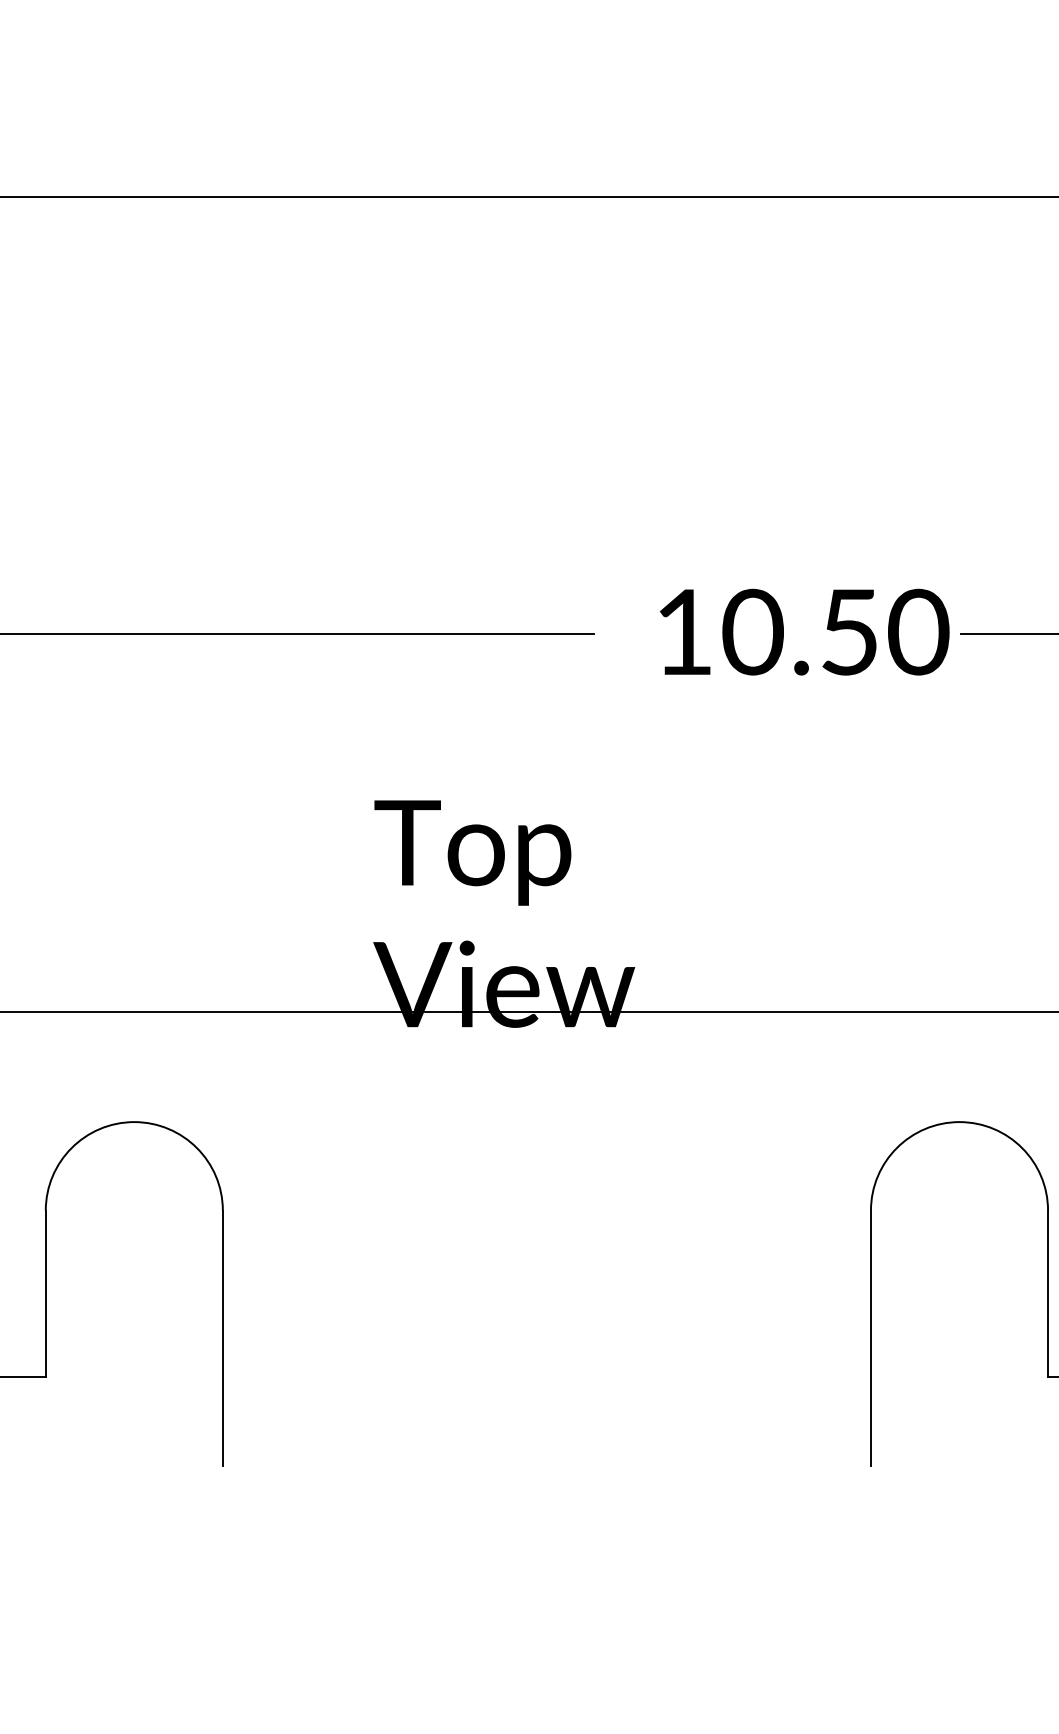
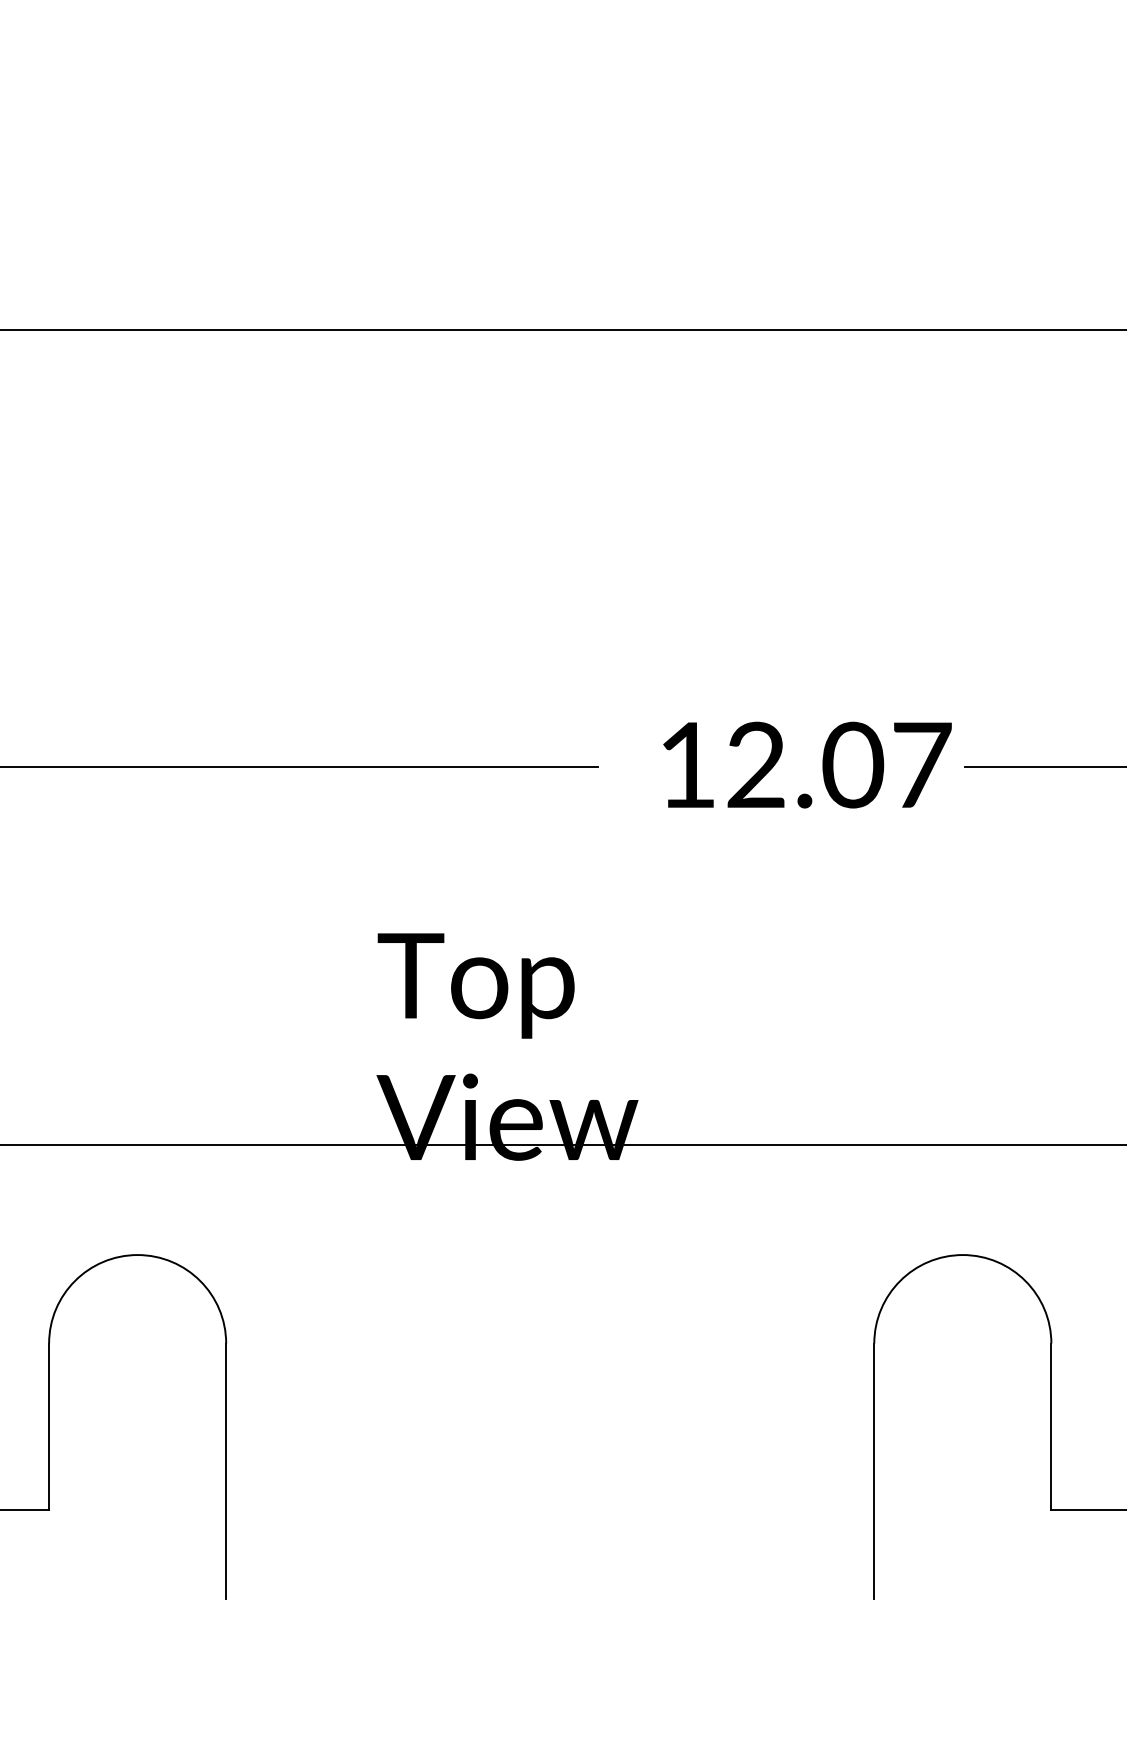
text: (835, 631) -> (838, 764), 10.50 -> 12.07

